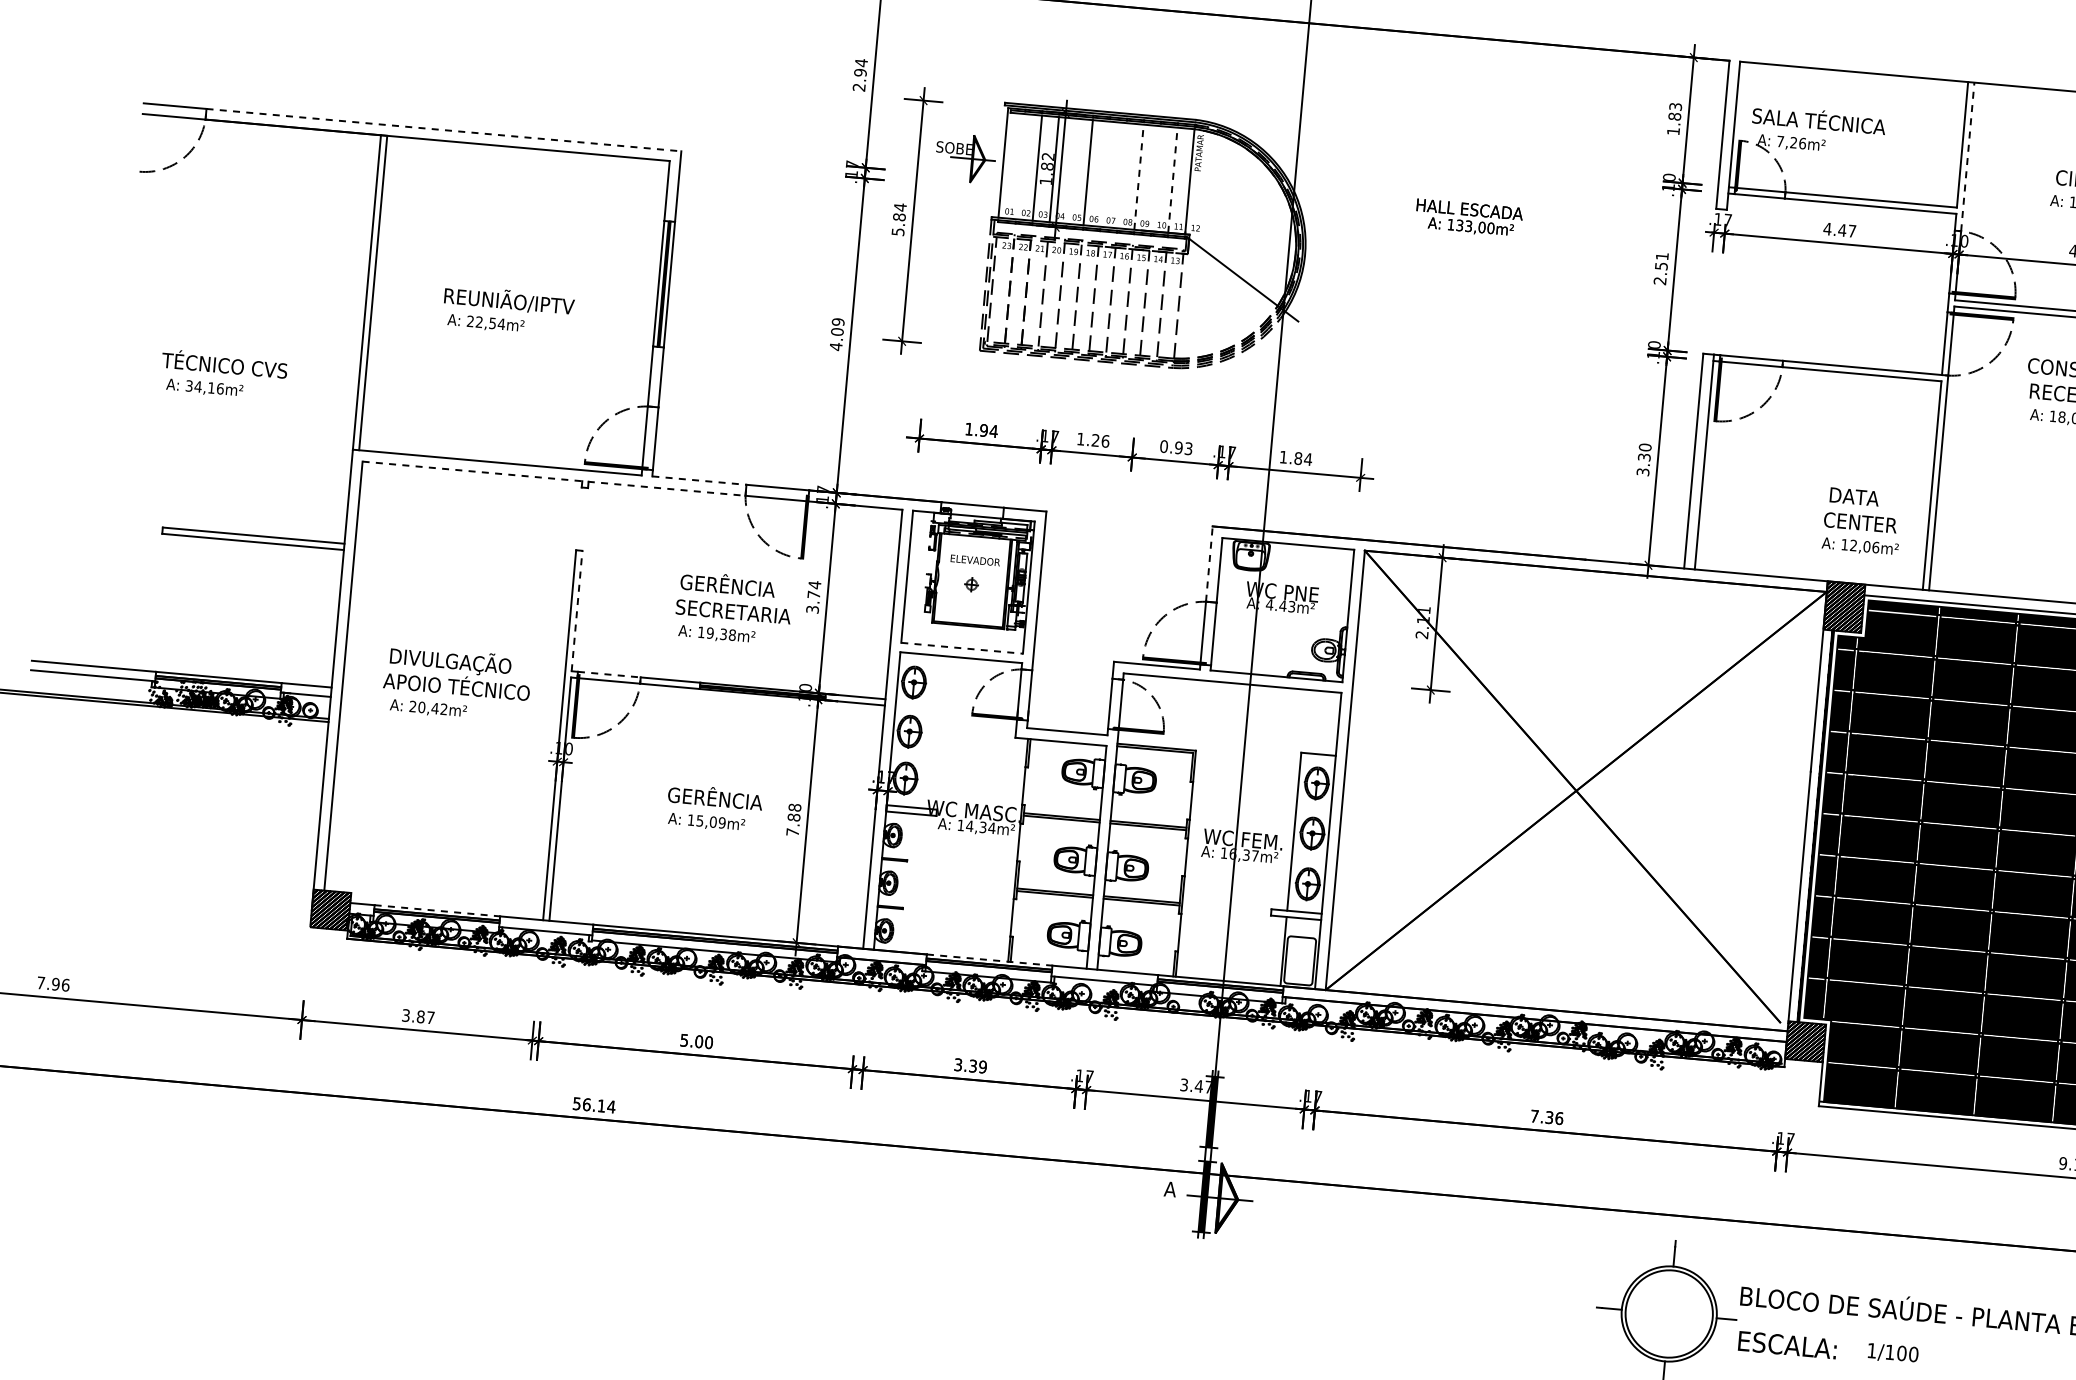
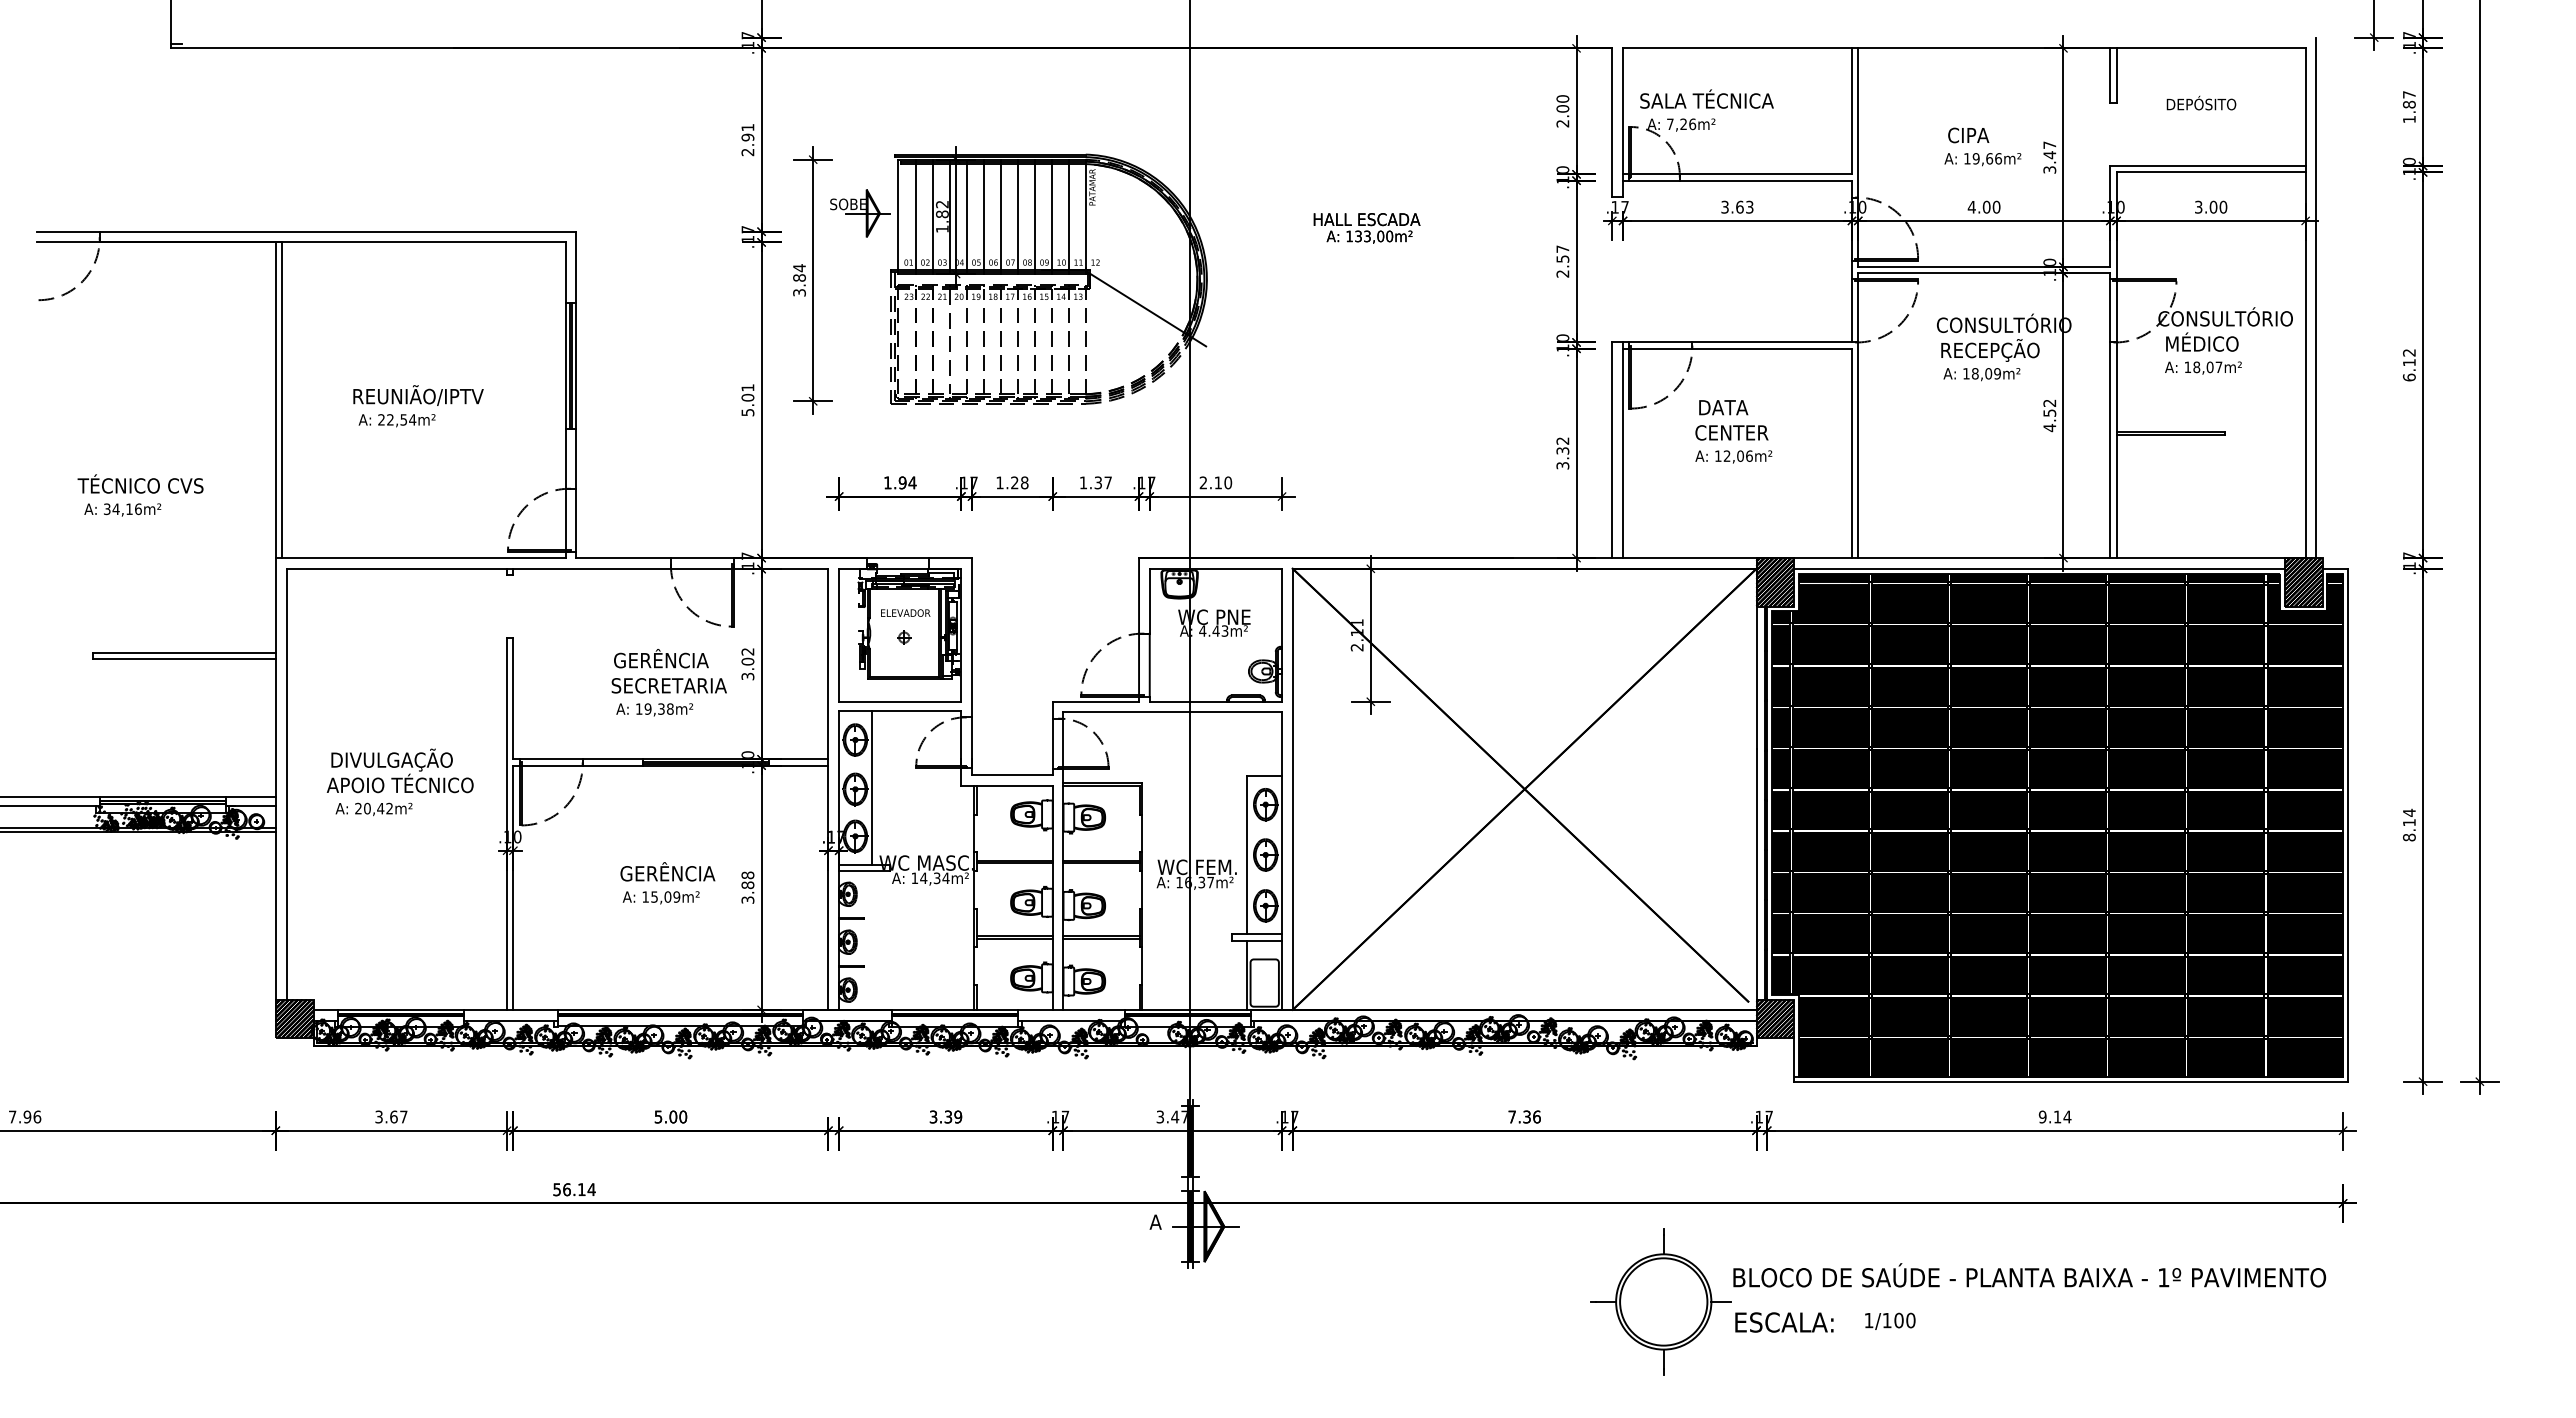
text: (861, 62) -> (747, 127), 2.94 -> 2.91
text: (1674, 119) -> (1562, 111), 1.83 -> 2.00
line: (444, 129) -> (338, 231), dashed -> solid
line: (1968, 156) -> (1858, 122), dashed -> solid
line: (1020, 166) -> (915, 216), added
line: (1071, 170) -> (966, 216), added
line: (1105, 173) -> (1000, 216), added
line: (1122, 175) -> (1017, 216), added
line: (1138, 176) -> (1034, 216), dashed -> solid
line: (1155, 178) -> (1051, 216), added
line: (1172, 179) -> (1068, 216), dashed -> solid
text: (1840, 229) -> (1737, 206), 4.47 -> 3.63
text: (898, 231) -> (799, 292), 5.84 -> 3.84
text: (1662, 255) -> (1562, 248), 2.51 -> 2.57
text: (836, 334) -> (747, 400), 4.09 -> 5.01
text: (1105, 440) -> (1024, 482), 1.26 -> 1.28
text: (1644, 446) -> (1562, 440), 3.30 -> 3.32
text: (1176, 447) -> (1095, 482), 0.93 -> 1.37
text: (1295, 457) -> (1215, 482), 1.84 -> 2.10
line: (554, 479) -> (479, 569), dashed -> solid
line: (700, 481) -> (624, 558), dashed -> solid
text: (1862, 521) -> (1733, 431), moved
line: (1209, 563) -> (1139, 595), dashed -> solid
text: (813, 589) -> (747, 656), 3.74 -> 3.02
line: (577, 610) -> (513, 698), dashed -> solid
line: (962, 648) -> (900, 701), dashed -> solid
line: (609, 674) -> (551, 759), dashed -> solid
line: (925, 731) -> (871, 787), added
text: (792, 831) -> (747, 899), 7.88 -> 3.88
line: (437, 910) -> (401, 1009), dashed -> solid
line: (989, 959) -> (955, 1009), dashed -> solid
text: (420, 1016) -> (393, 1116), 3.87 -> 3.67

